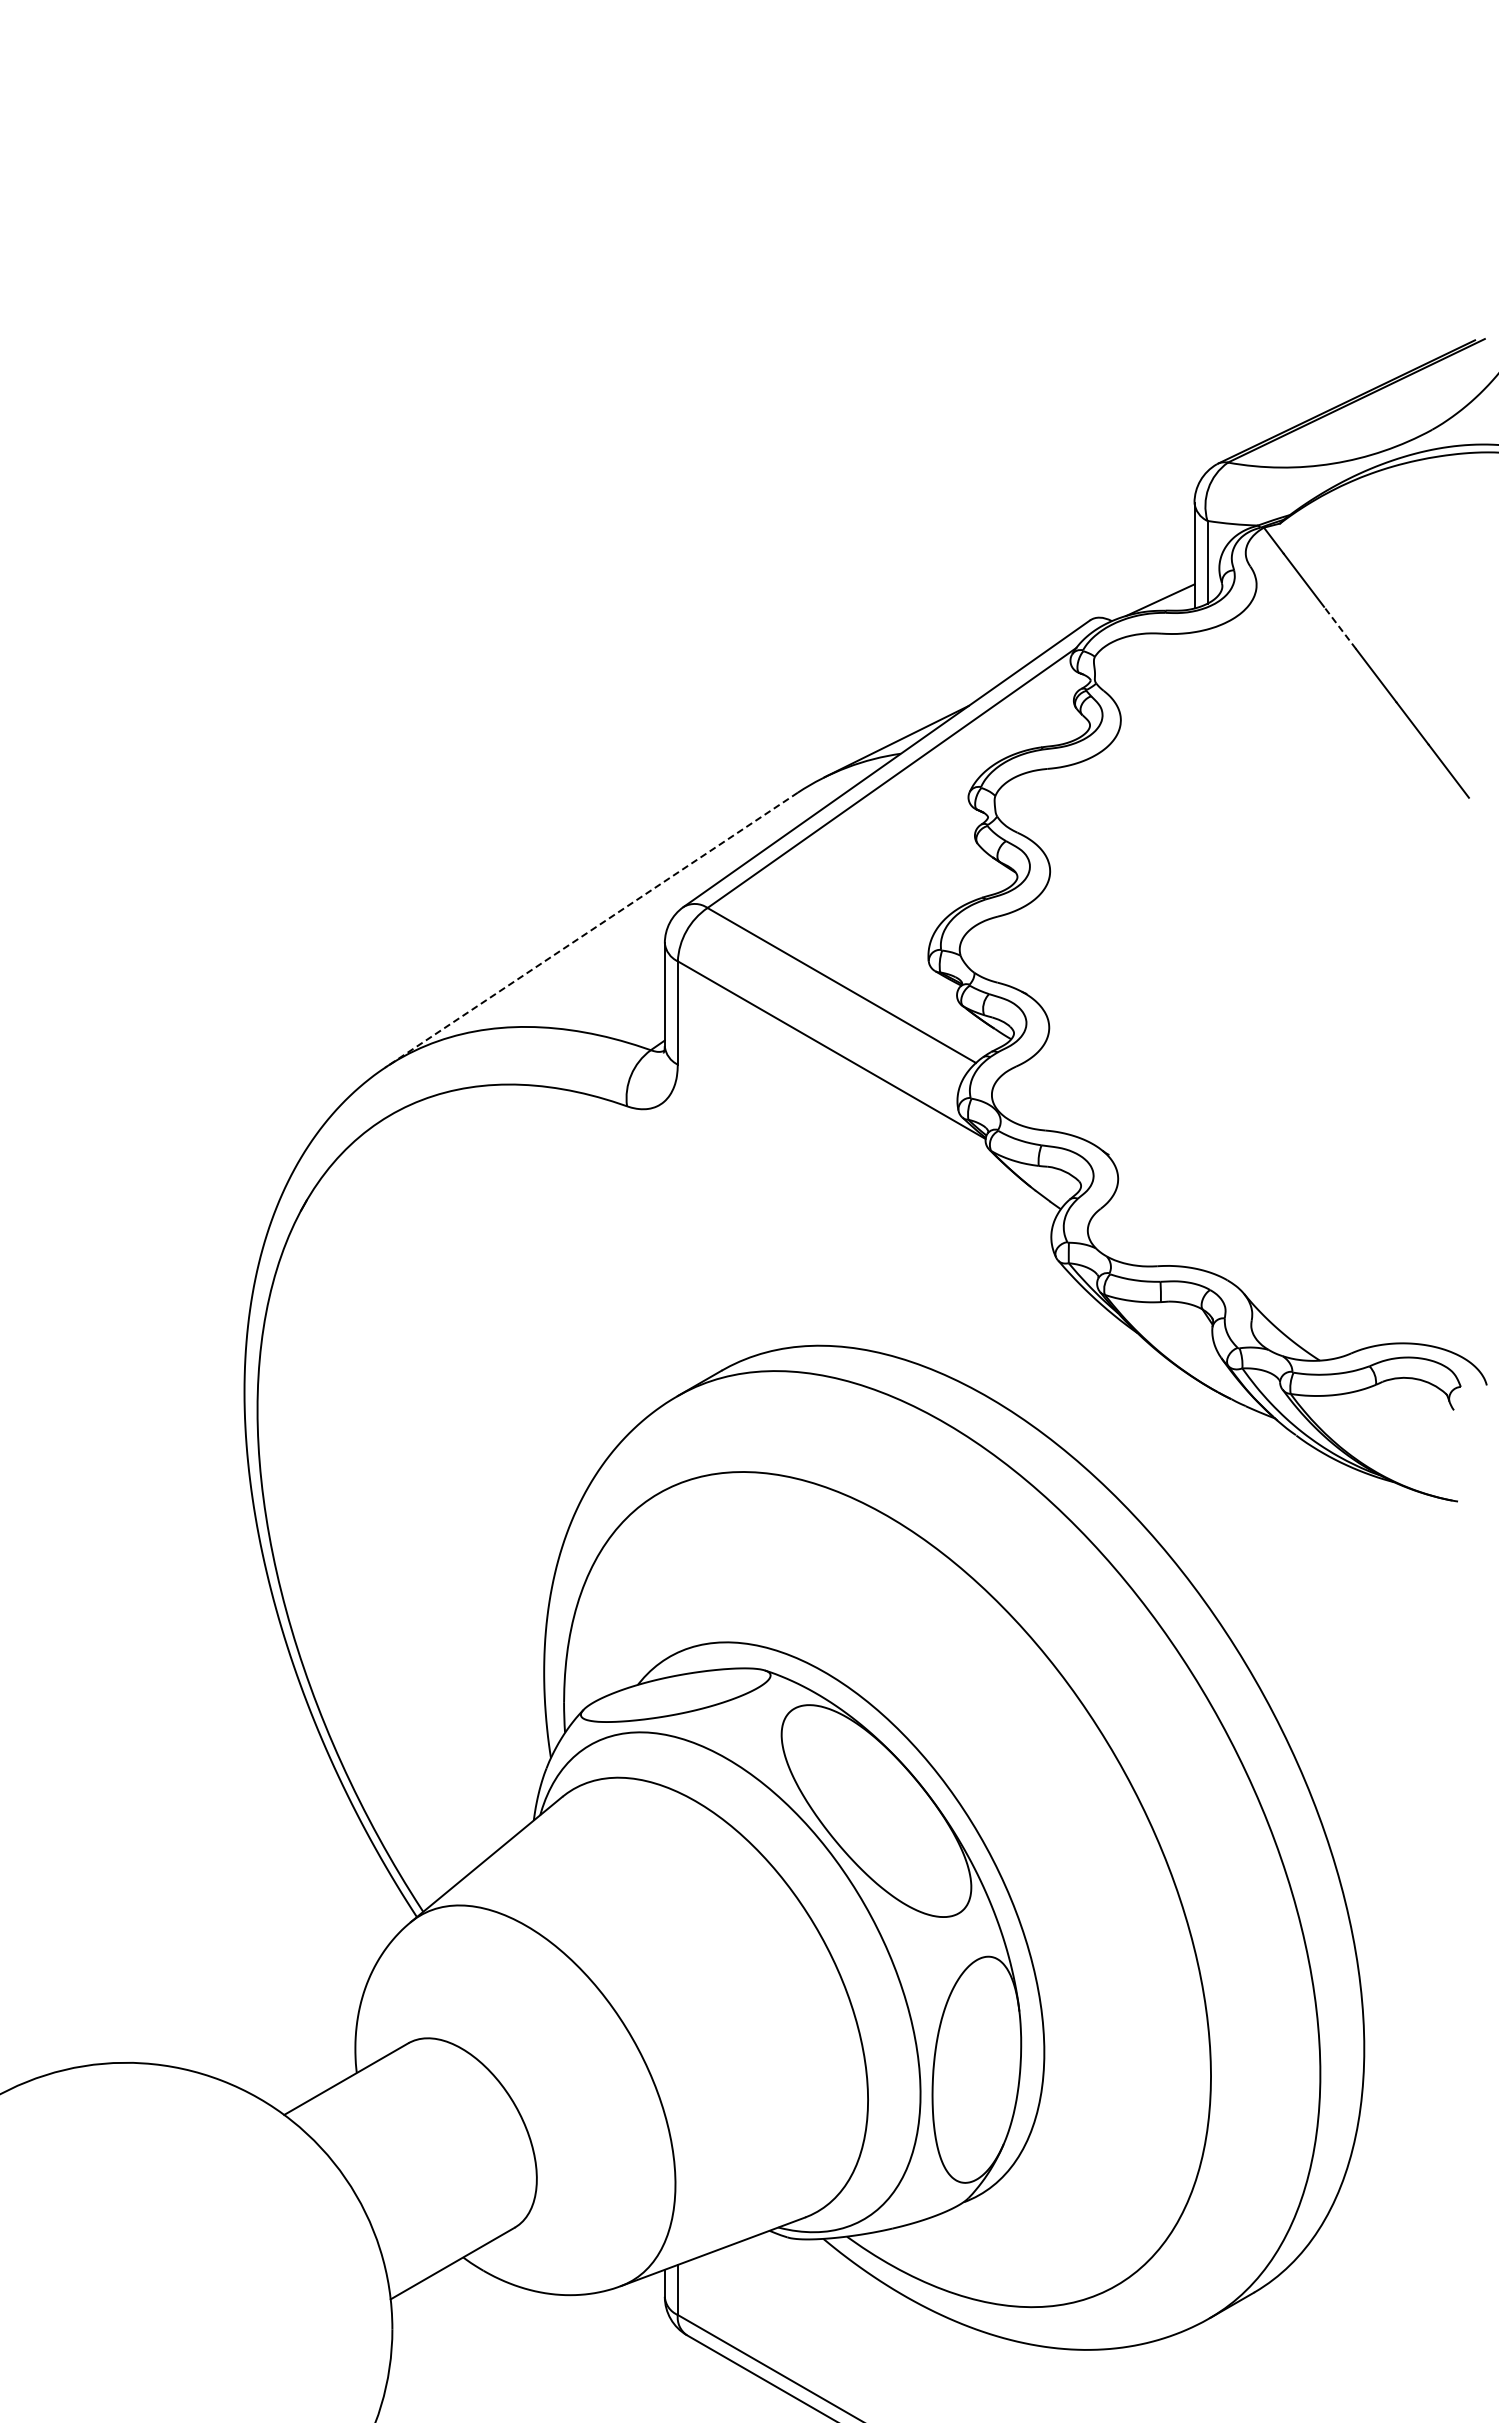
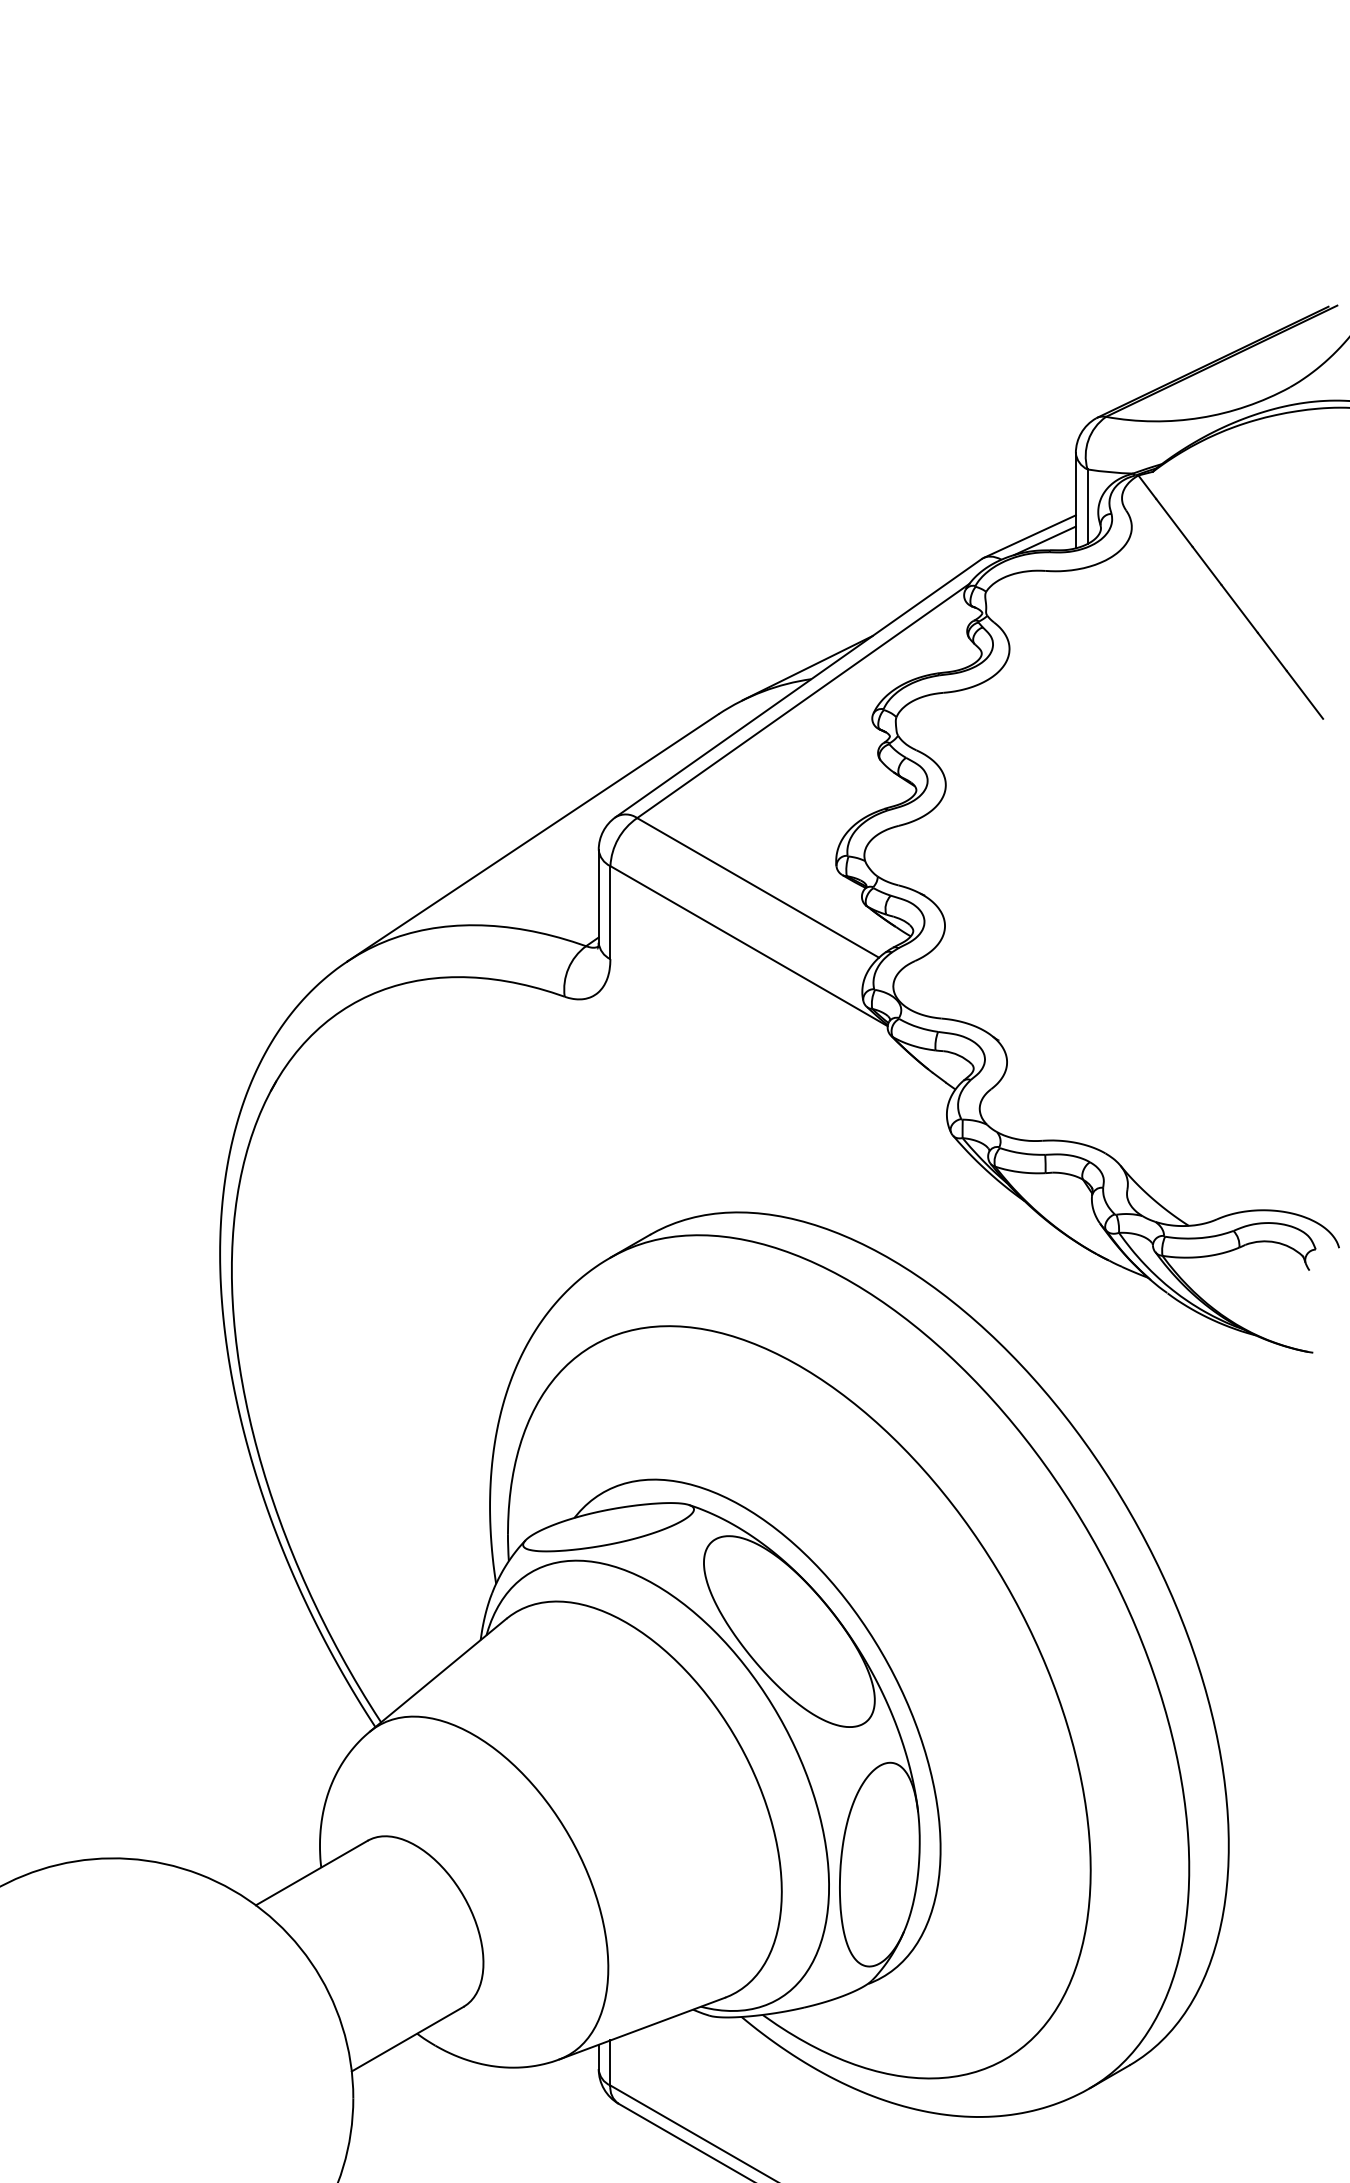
line: (1143, 595) -> (1029, 536), added
line: (1340, 628) -> (1207, 566), dashed -> solid
line: (591, 930) -> (532, 838), dashed -> solid

